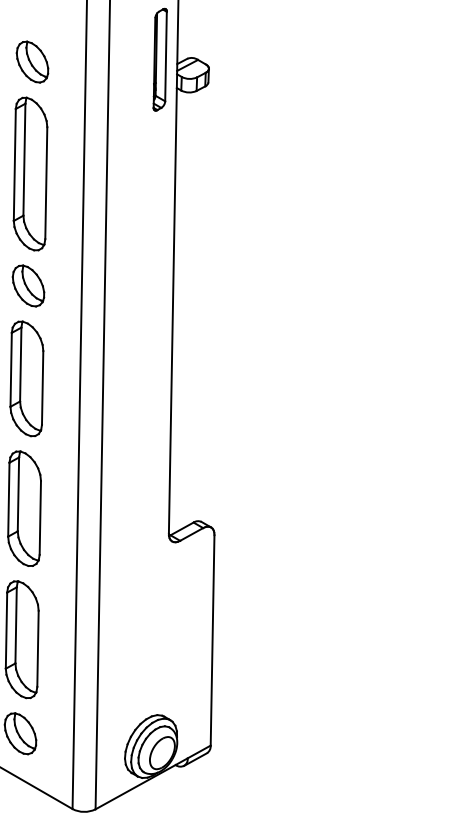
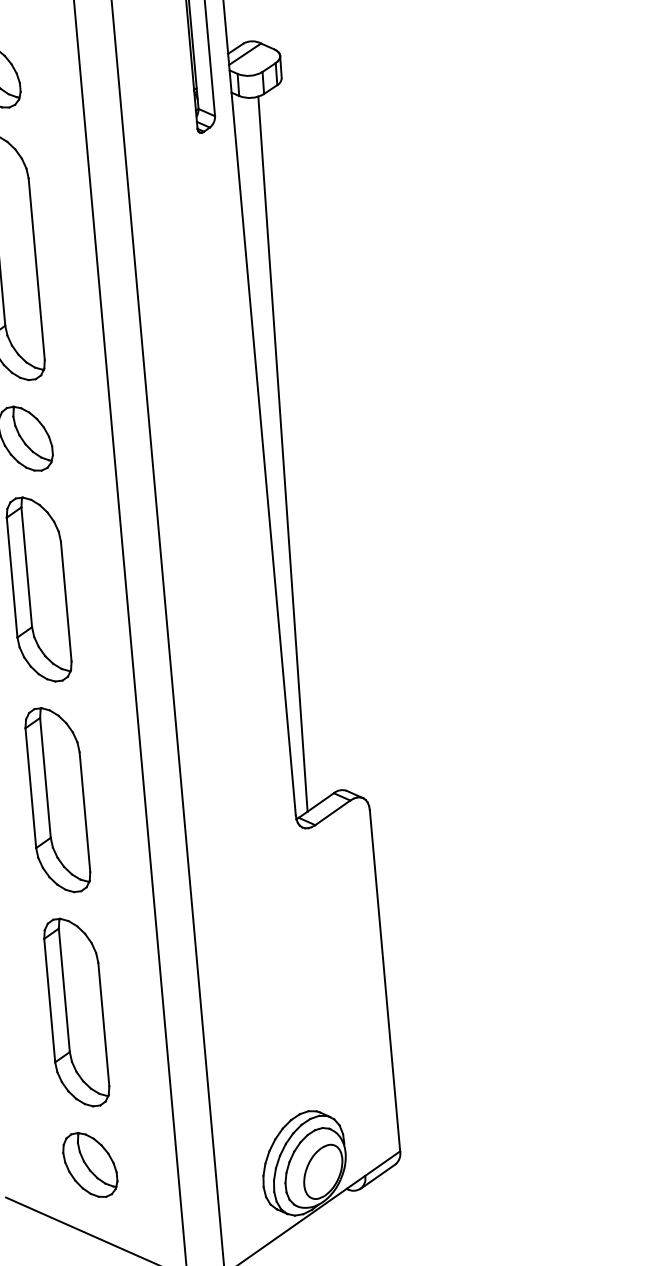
line: (184, 312) -> (282, 454), added

